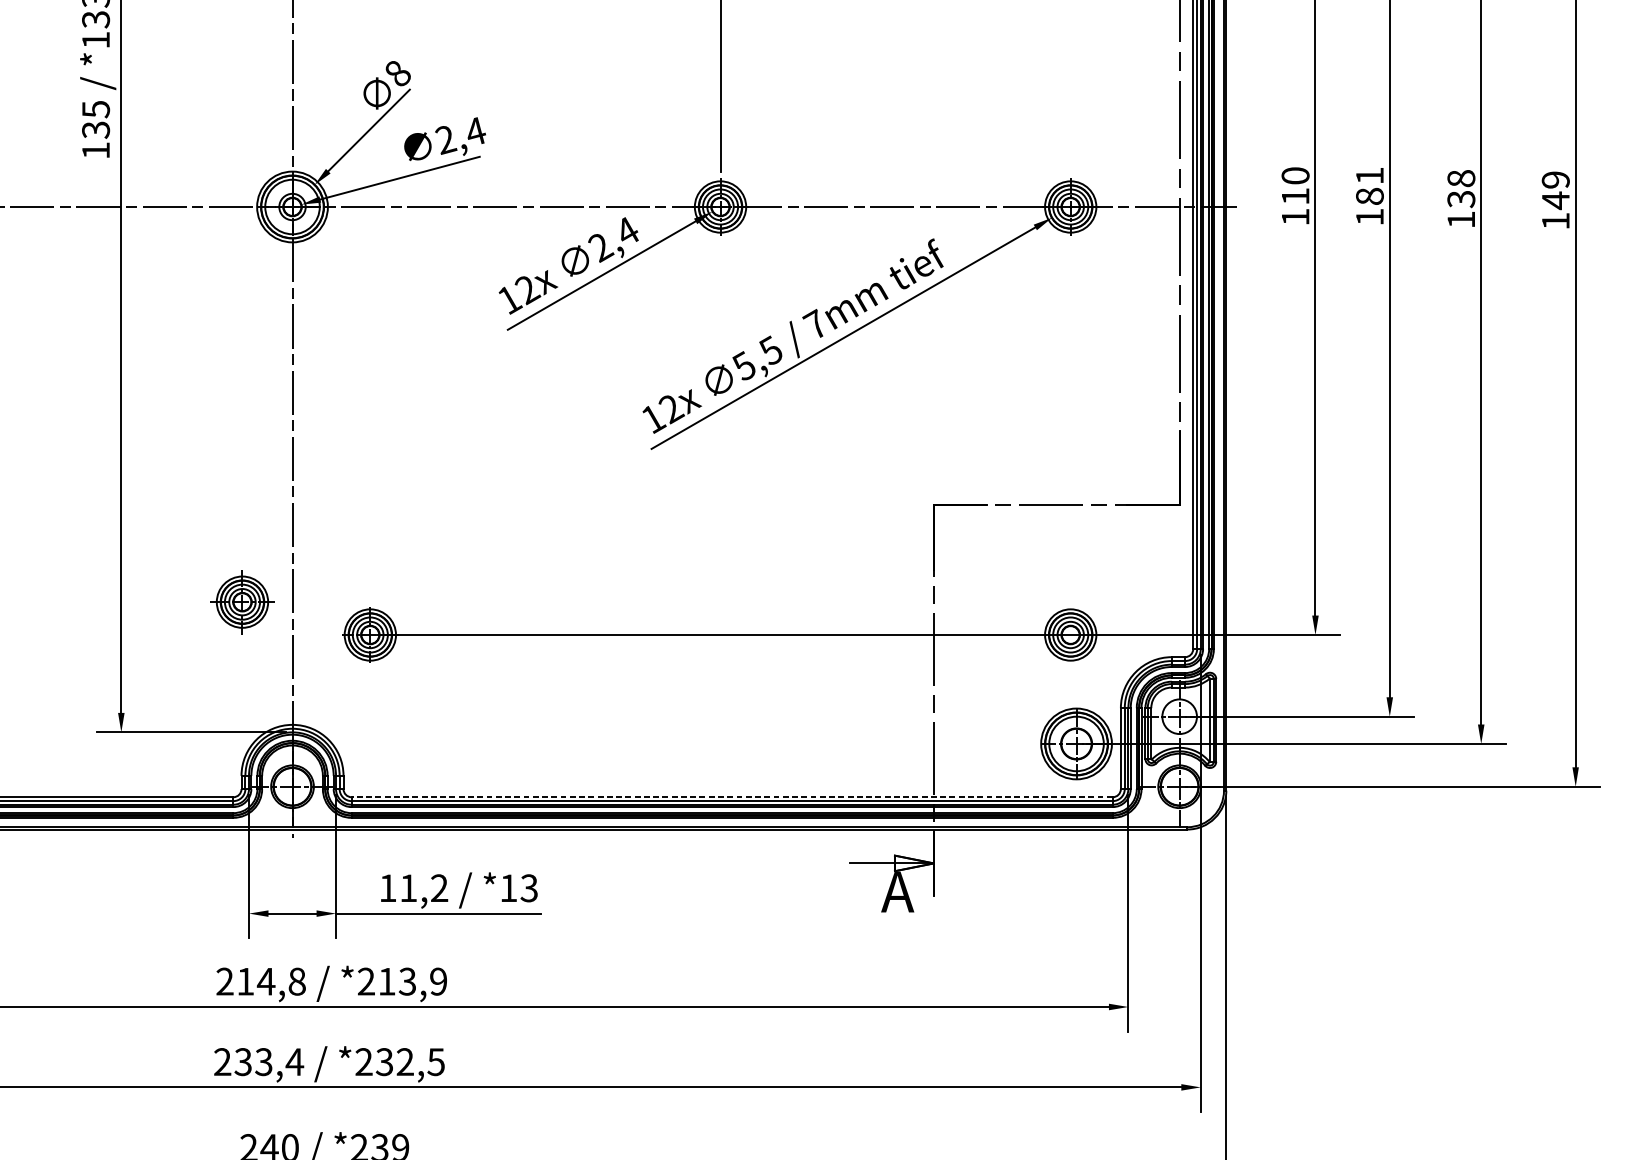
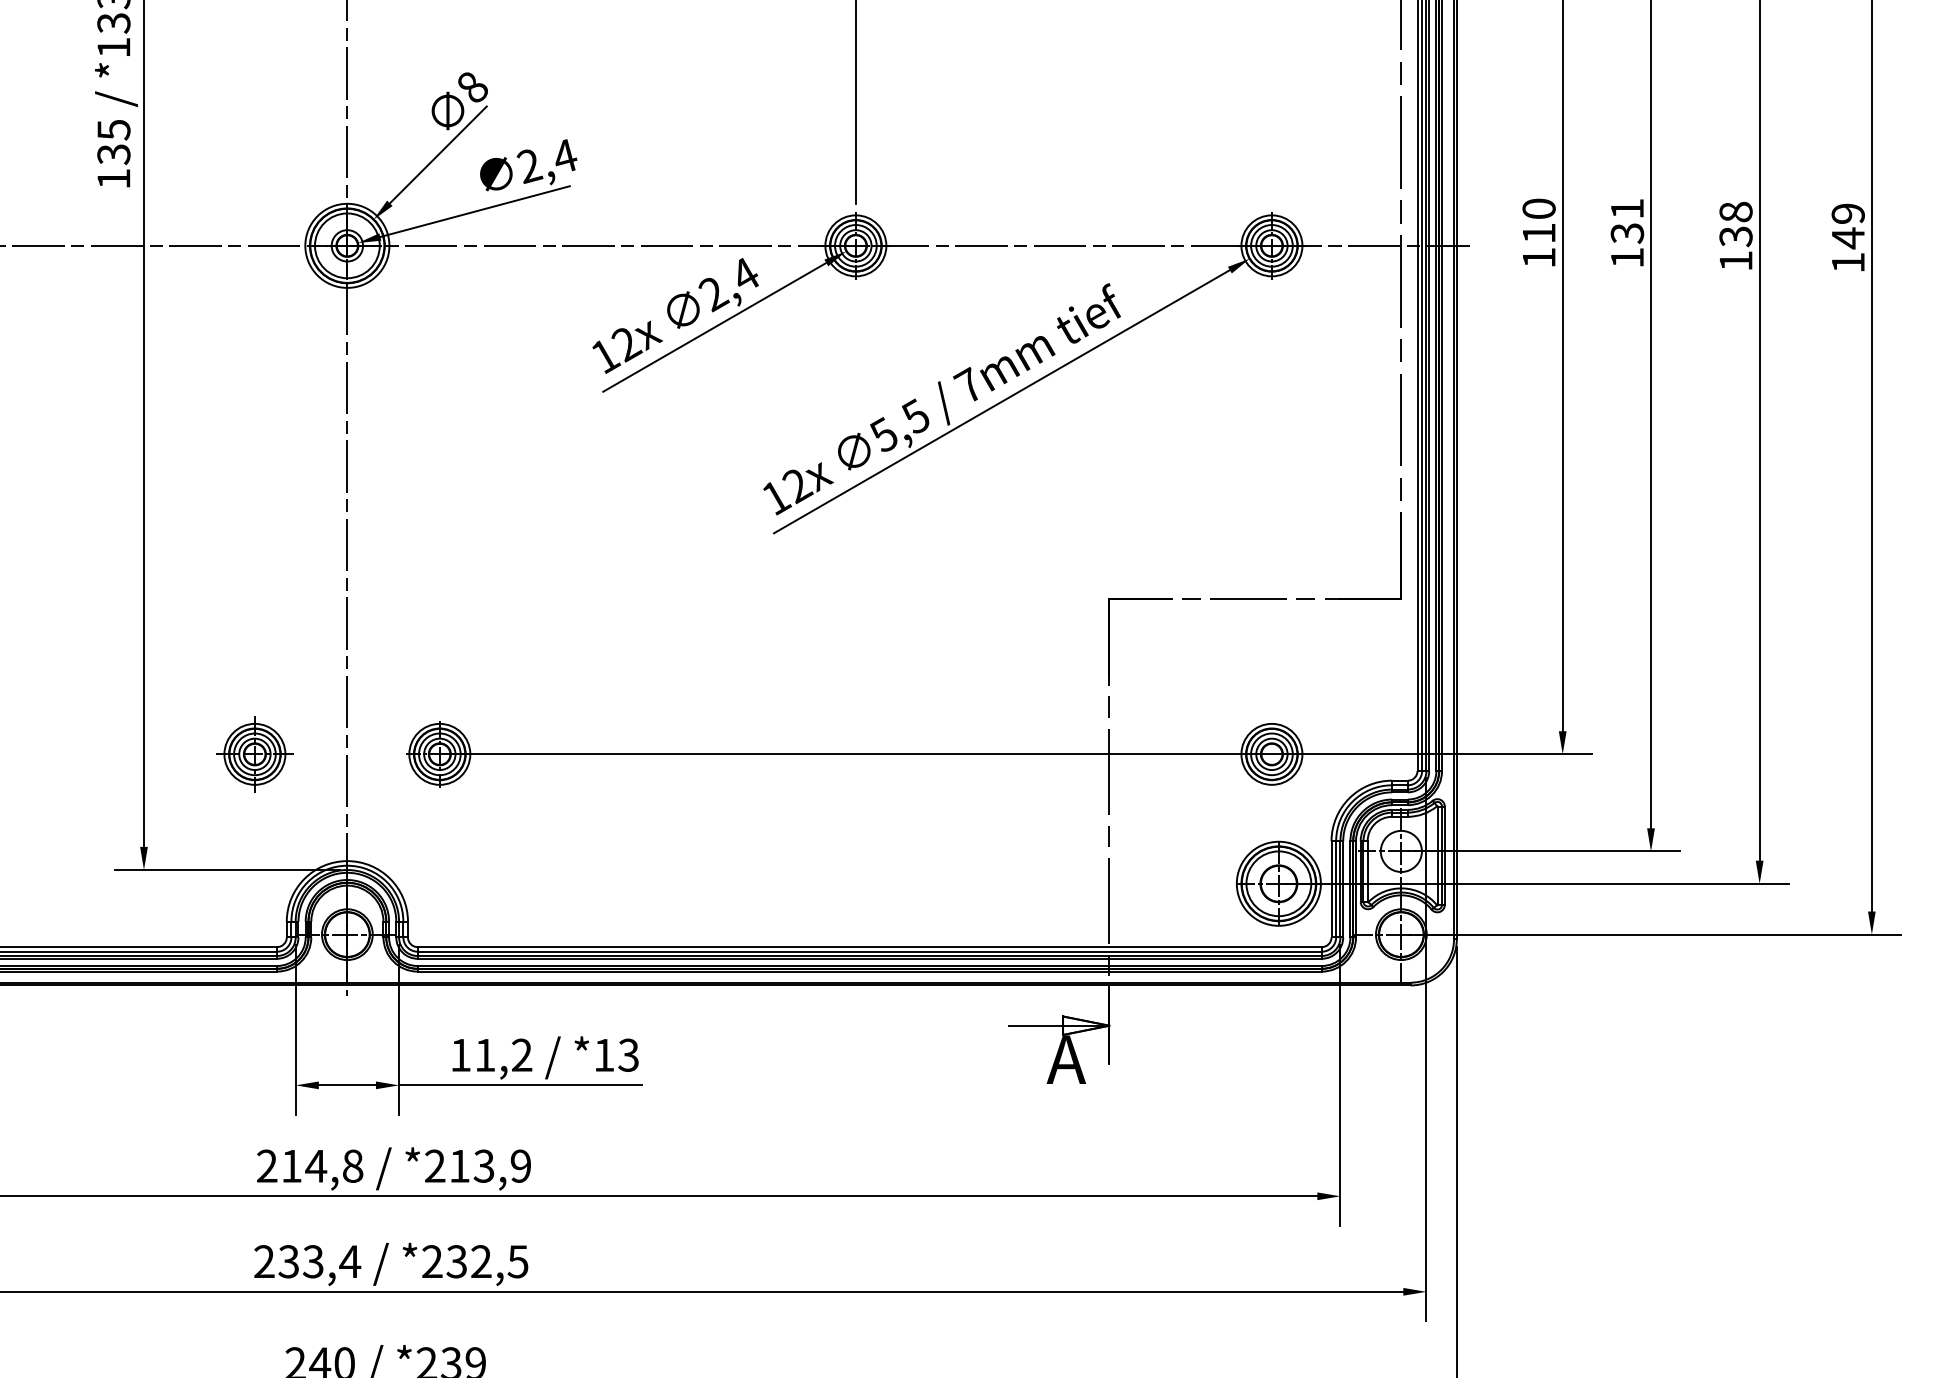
text: (1369, 196) -> (1626, 233), 181 -> 131
part: (242, 602) -> (254, 754), moved
line: (731, 797) -> (869, 947), dashed -> solid

